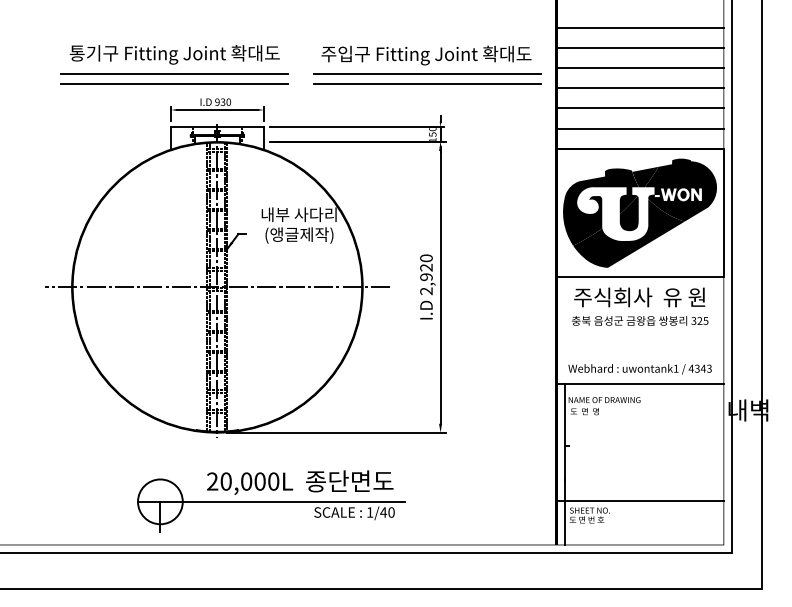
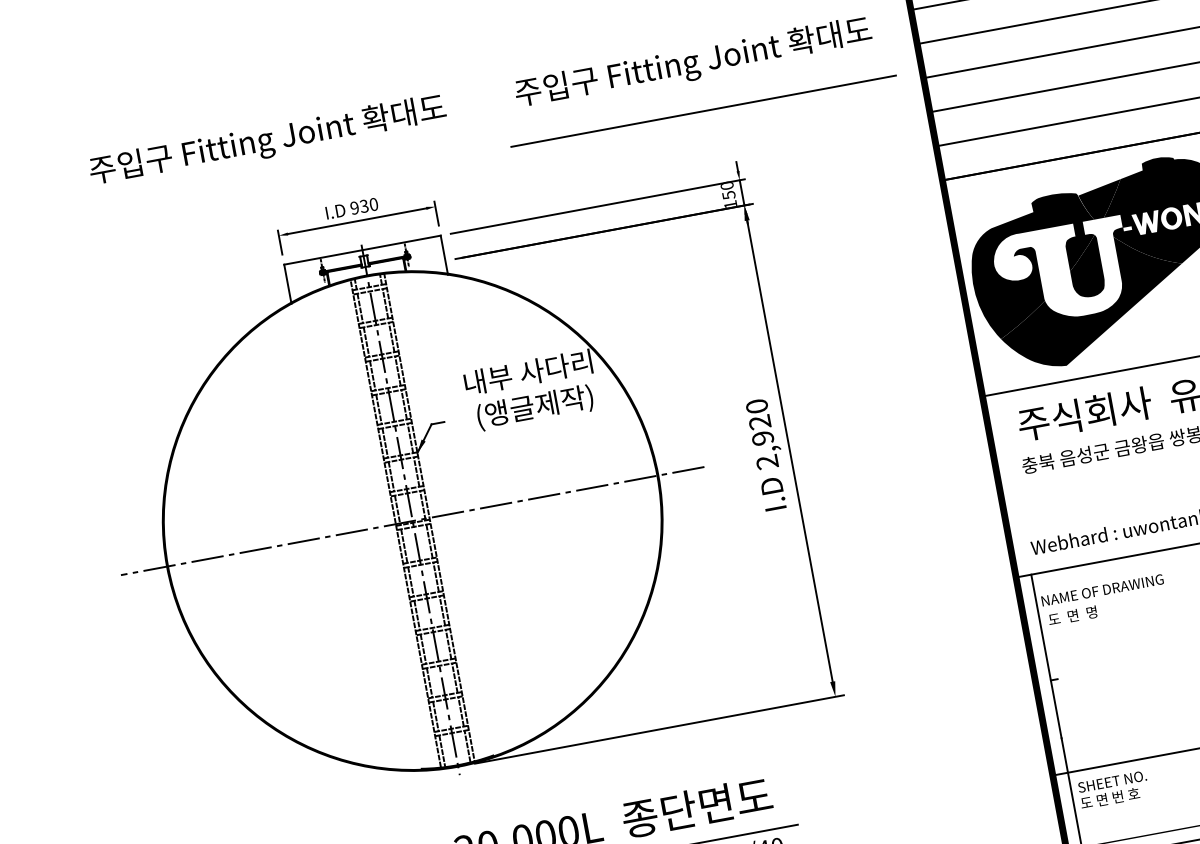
text: (84, 53) -> (114, 167), 통기구 Fitting Joint 확대도 -> 주입구 Fitting Joint 확대도
line: (174, 74) -> (273, 174), removed
line: (426, 74) -> (699, 95), removed
line: (174, 83) -> (276, 189), removed

